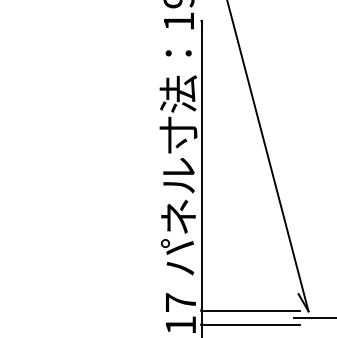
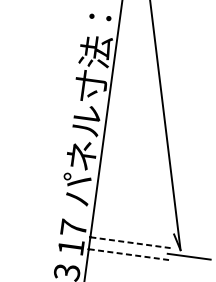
line: (251, 310) -> (132, 242), solid -> dashed
line: (251, 324) -> (130, 254), solid -> dashed

